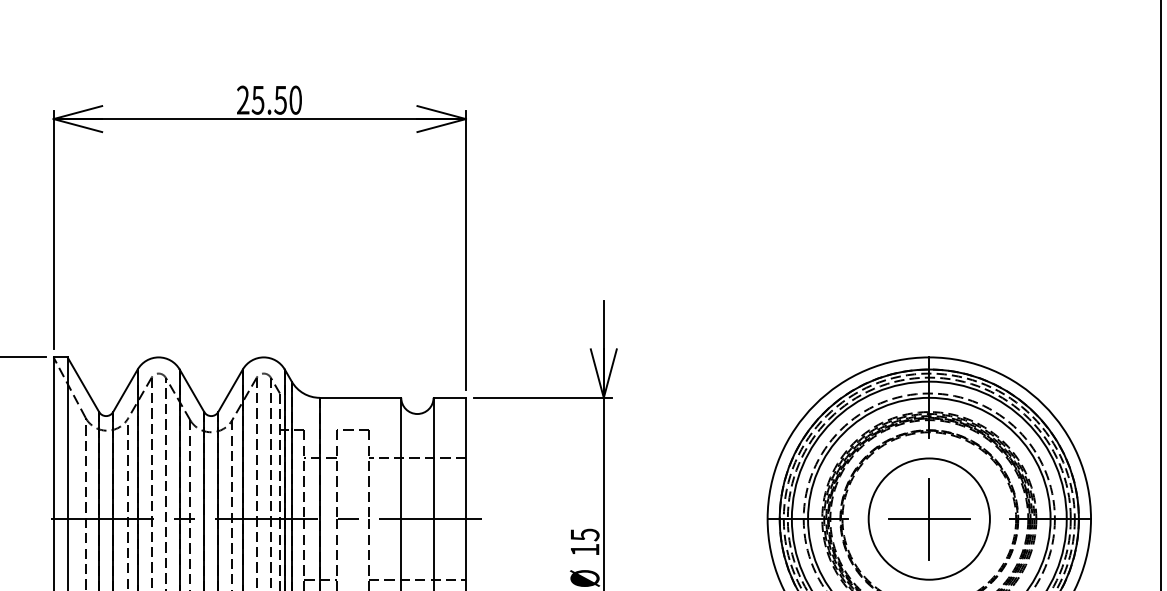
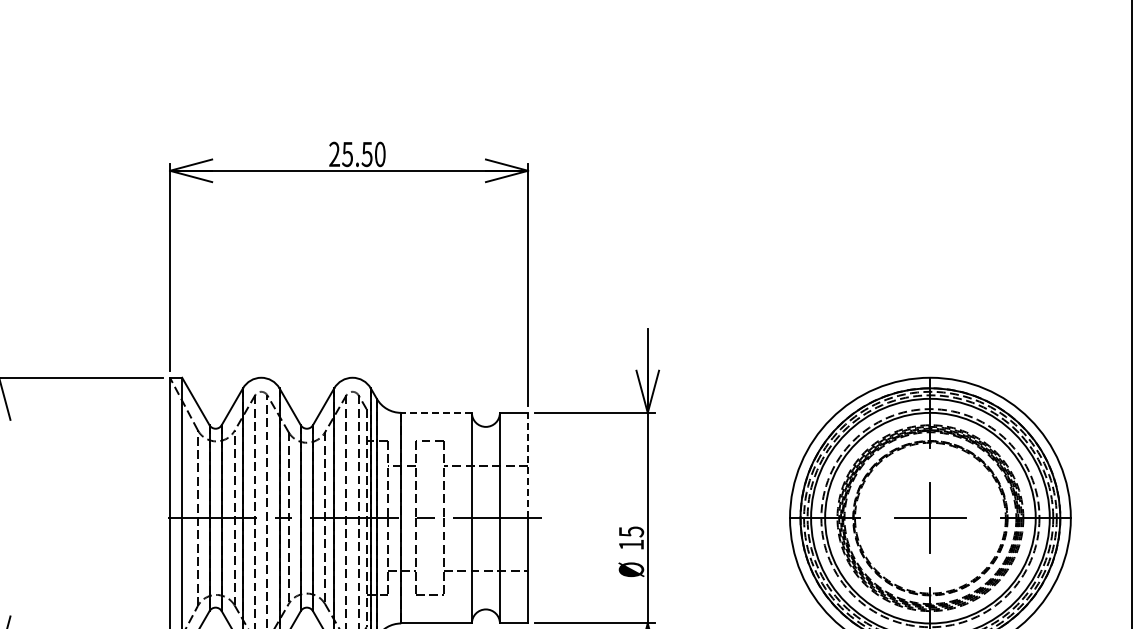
line: (360, 397) -> (436, 412), solid -> dashed
line: (466, 458) -> (528, 465), solid -> dashed
circle: (928, 518) -> (929, 517), removed

